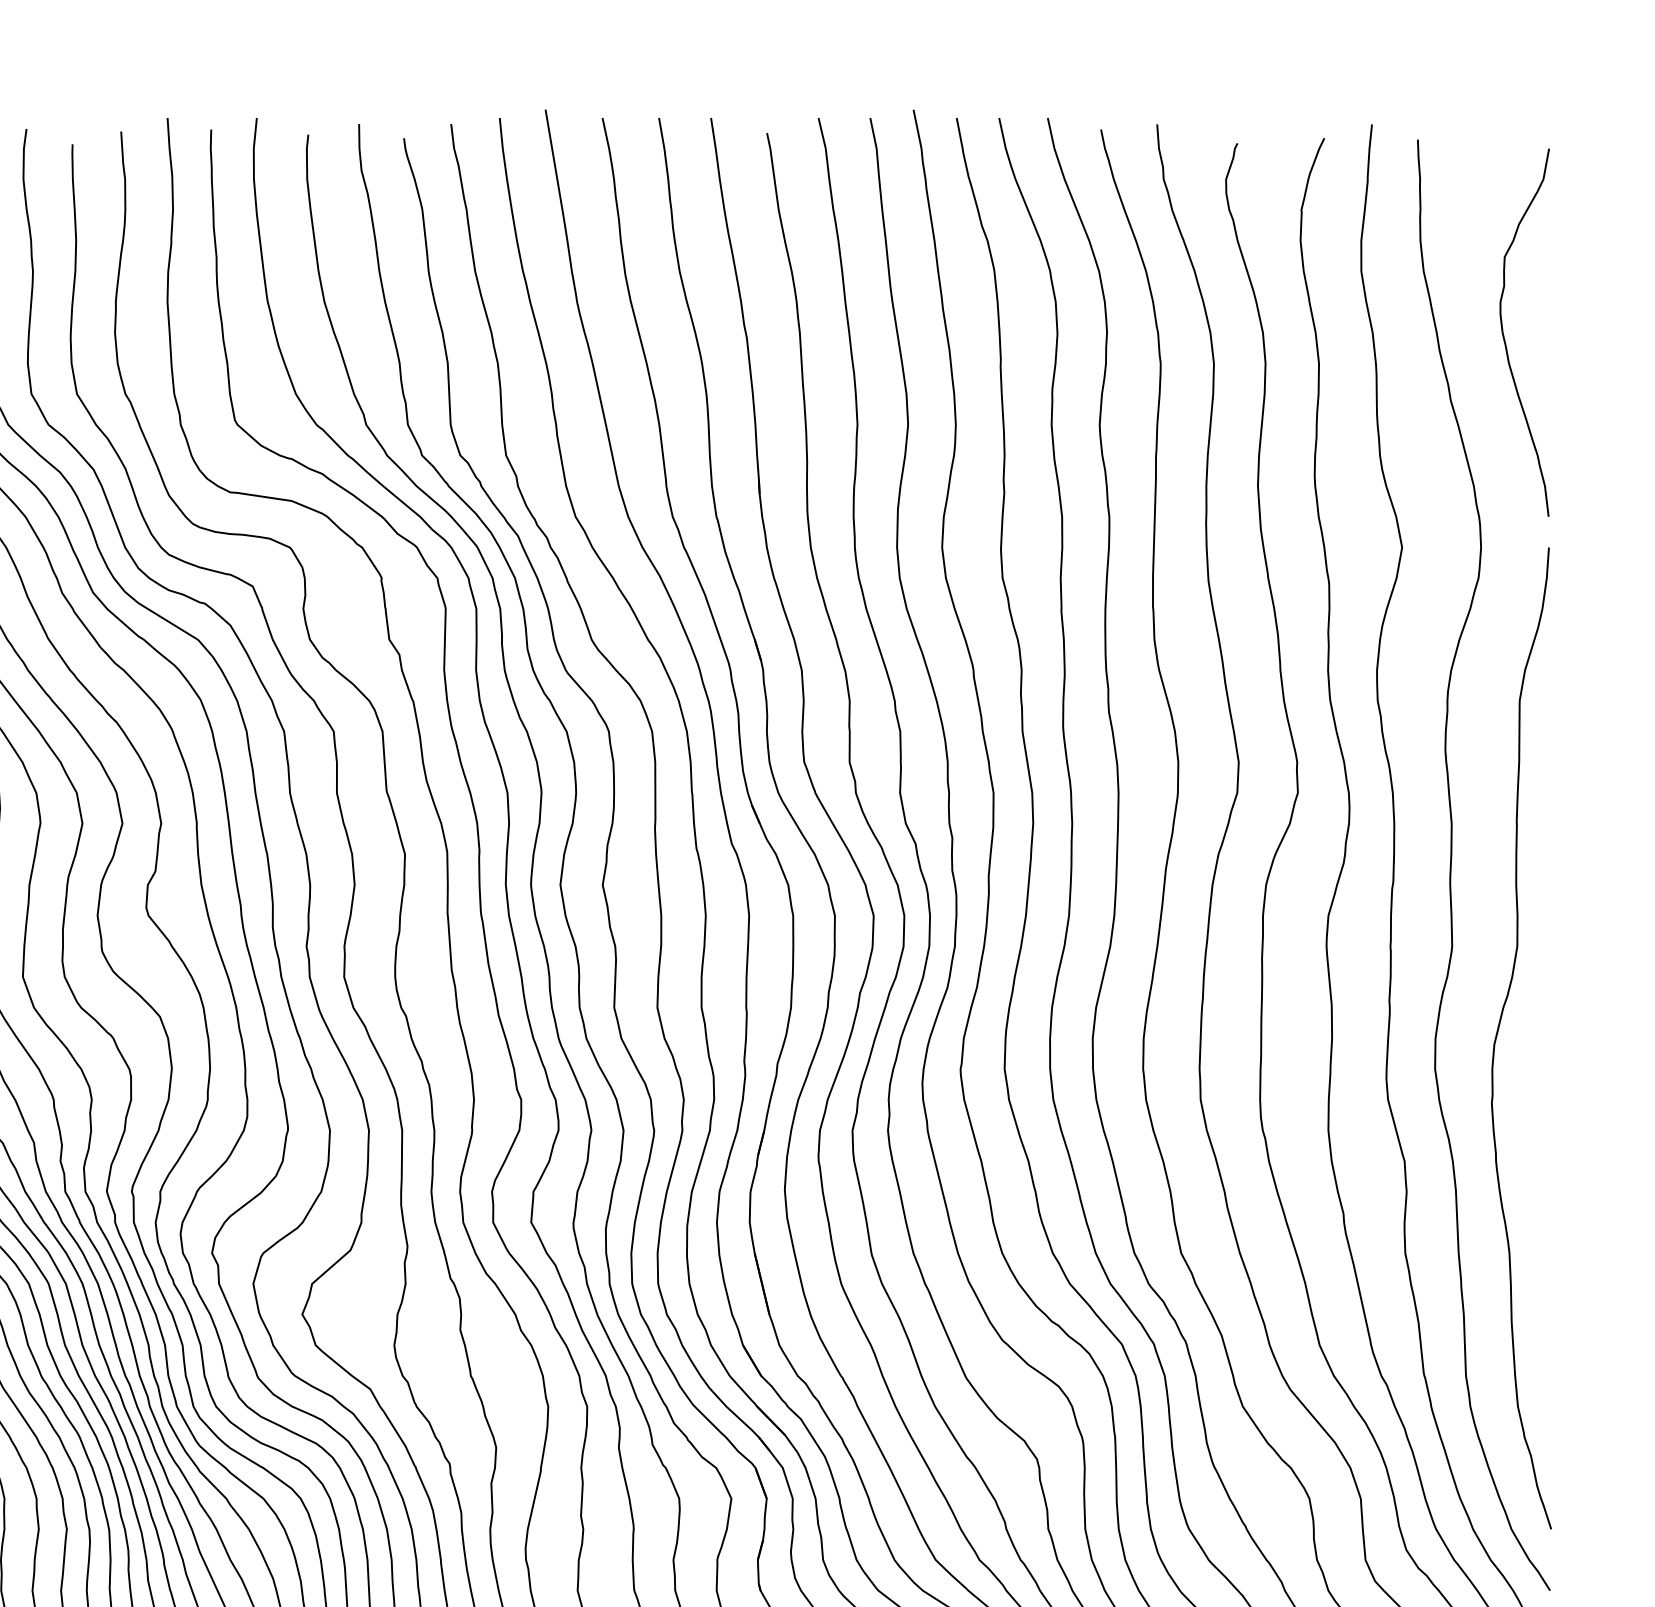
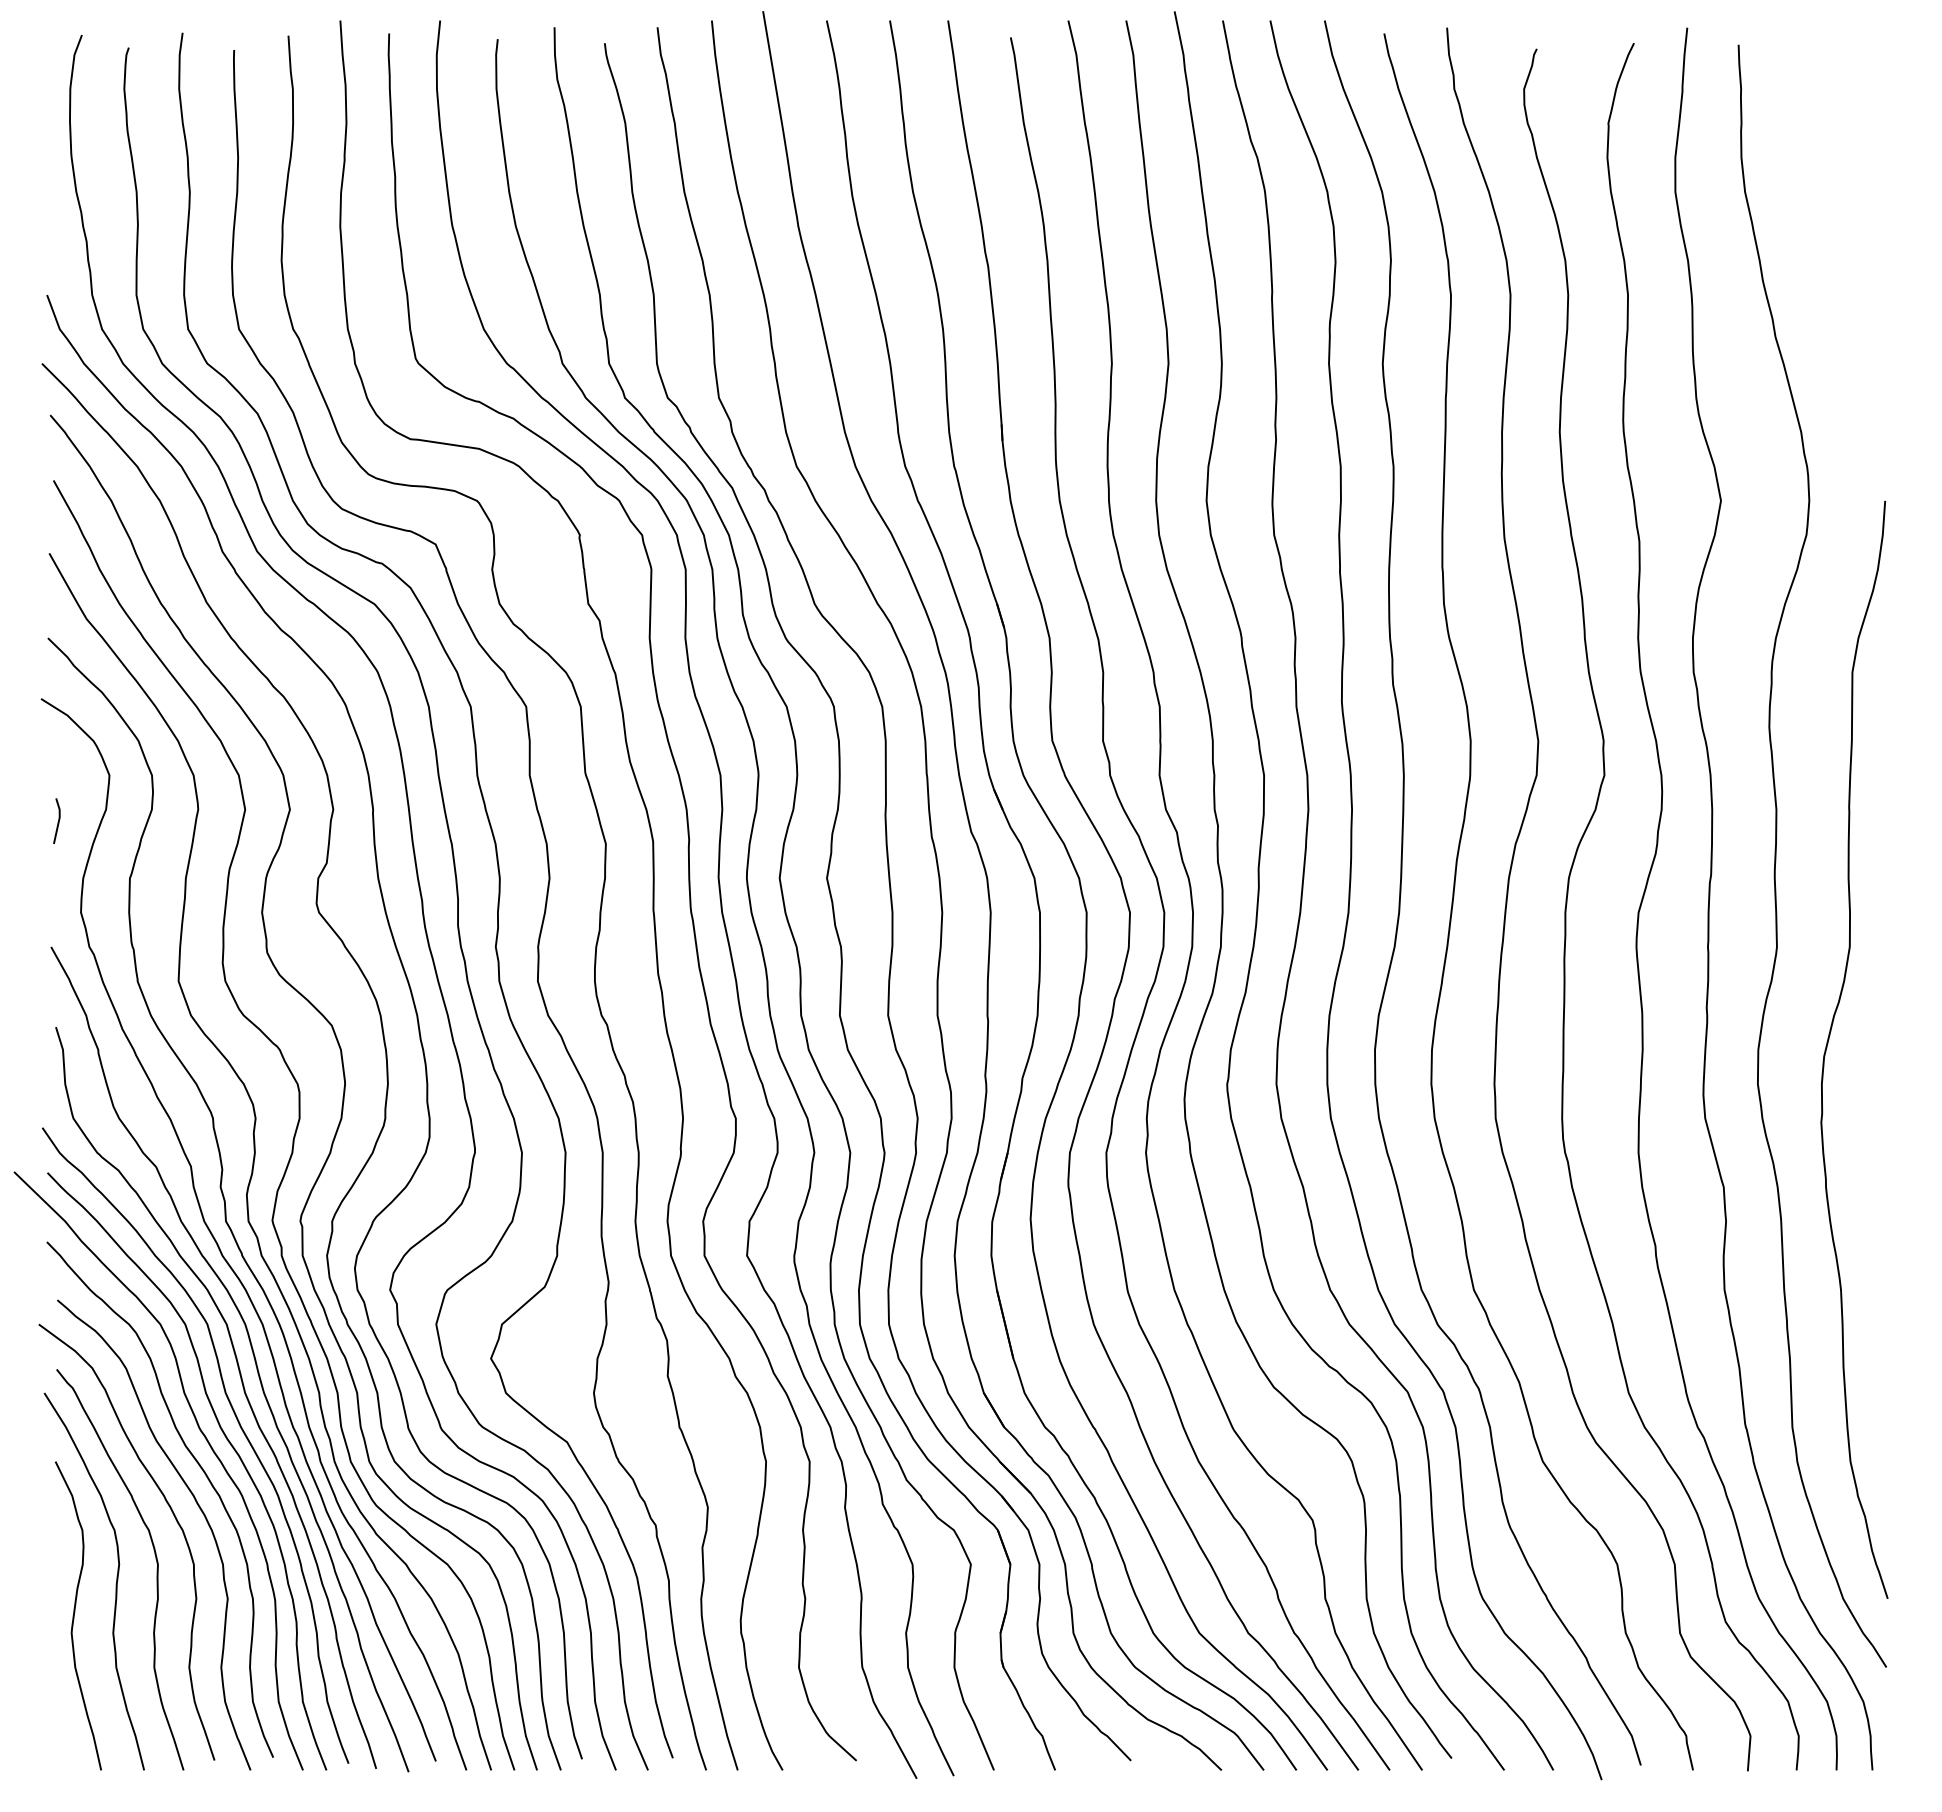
curve: (1504, 336) -> (1835, 264), removed

